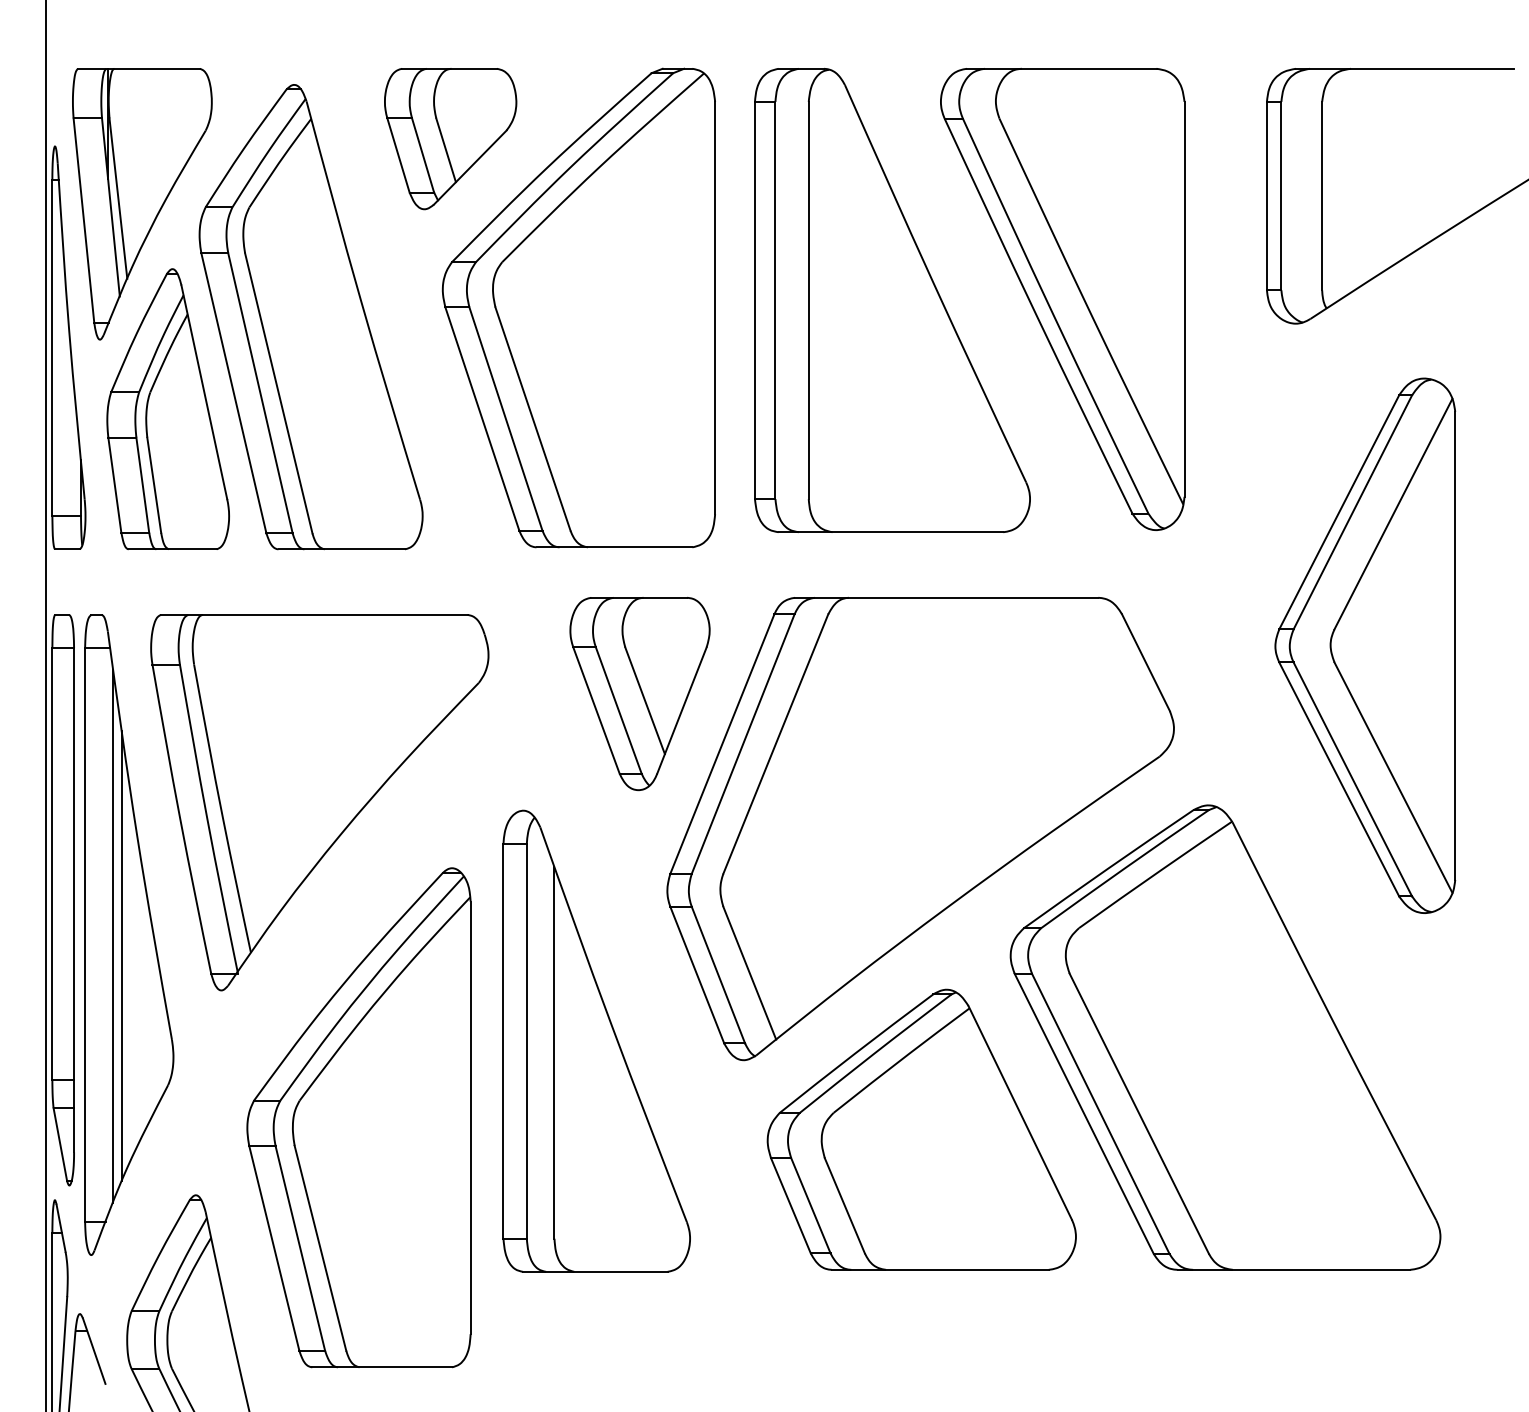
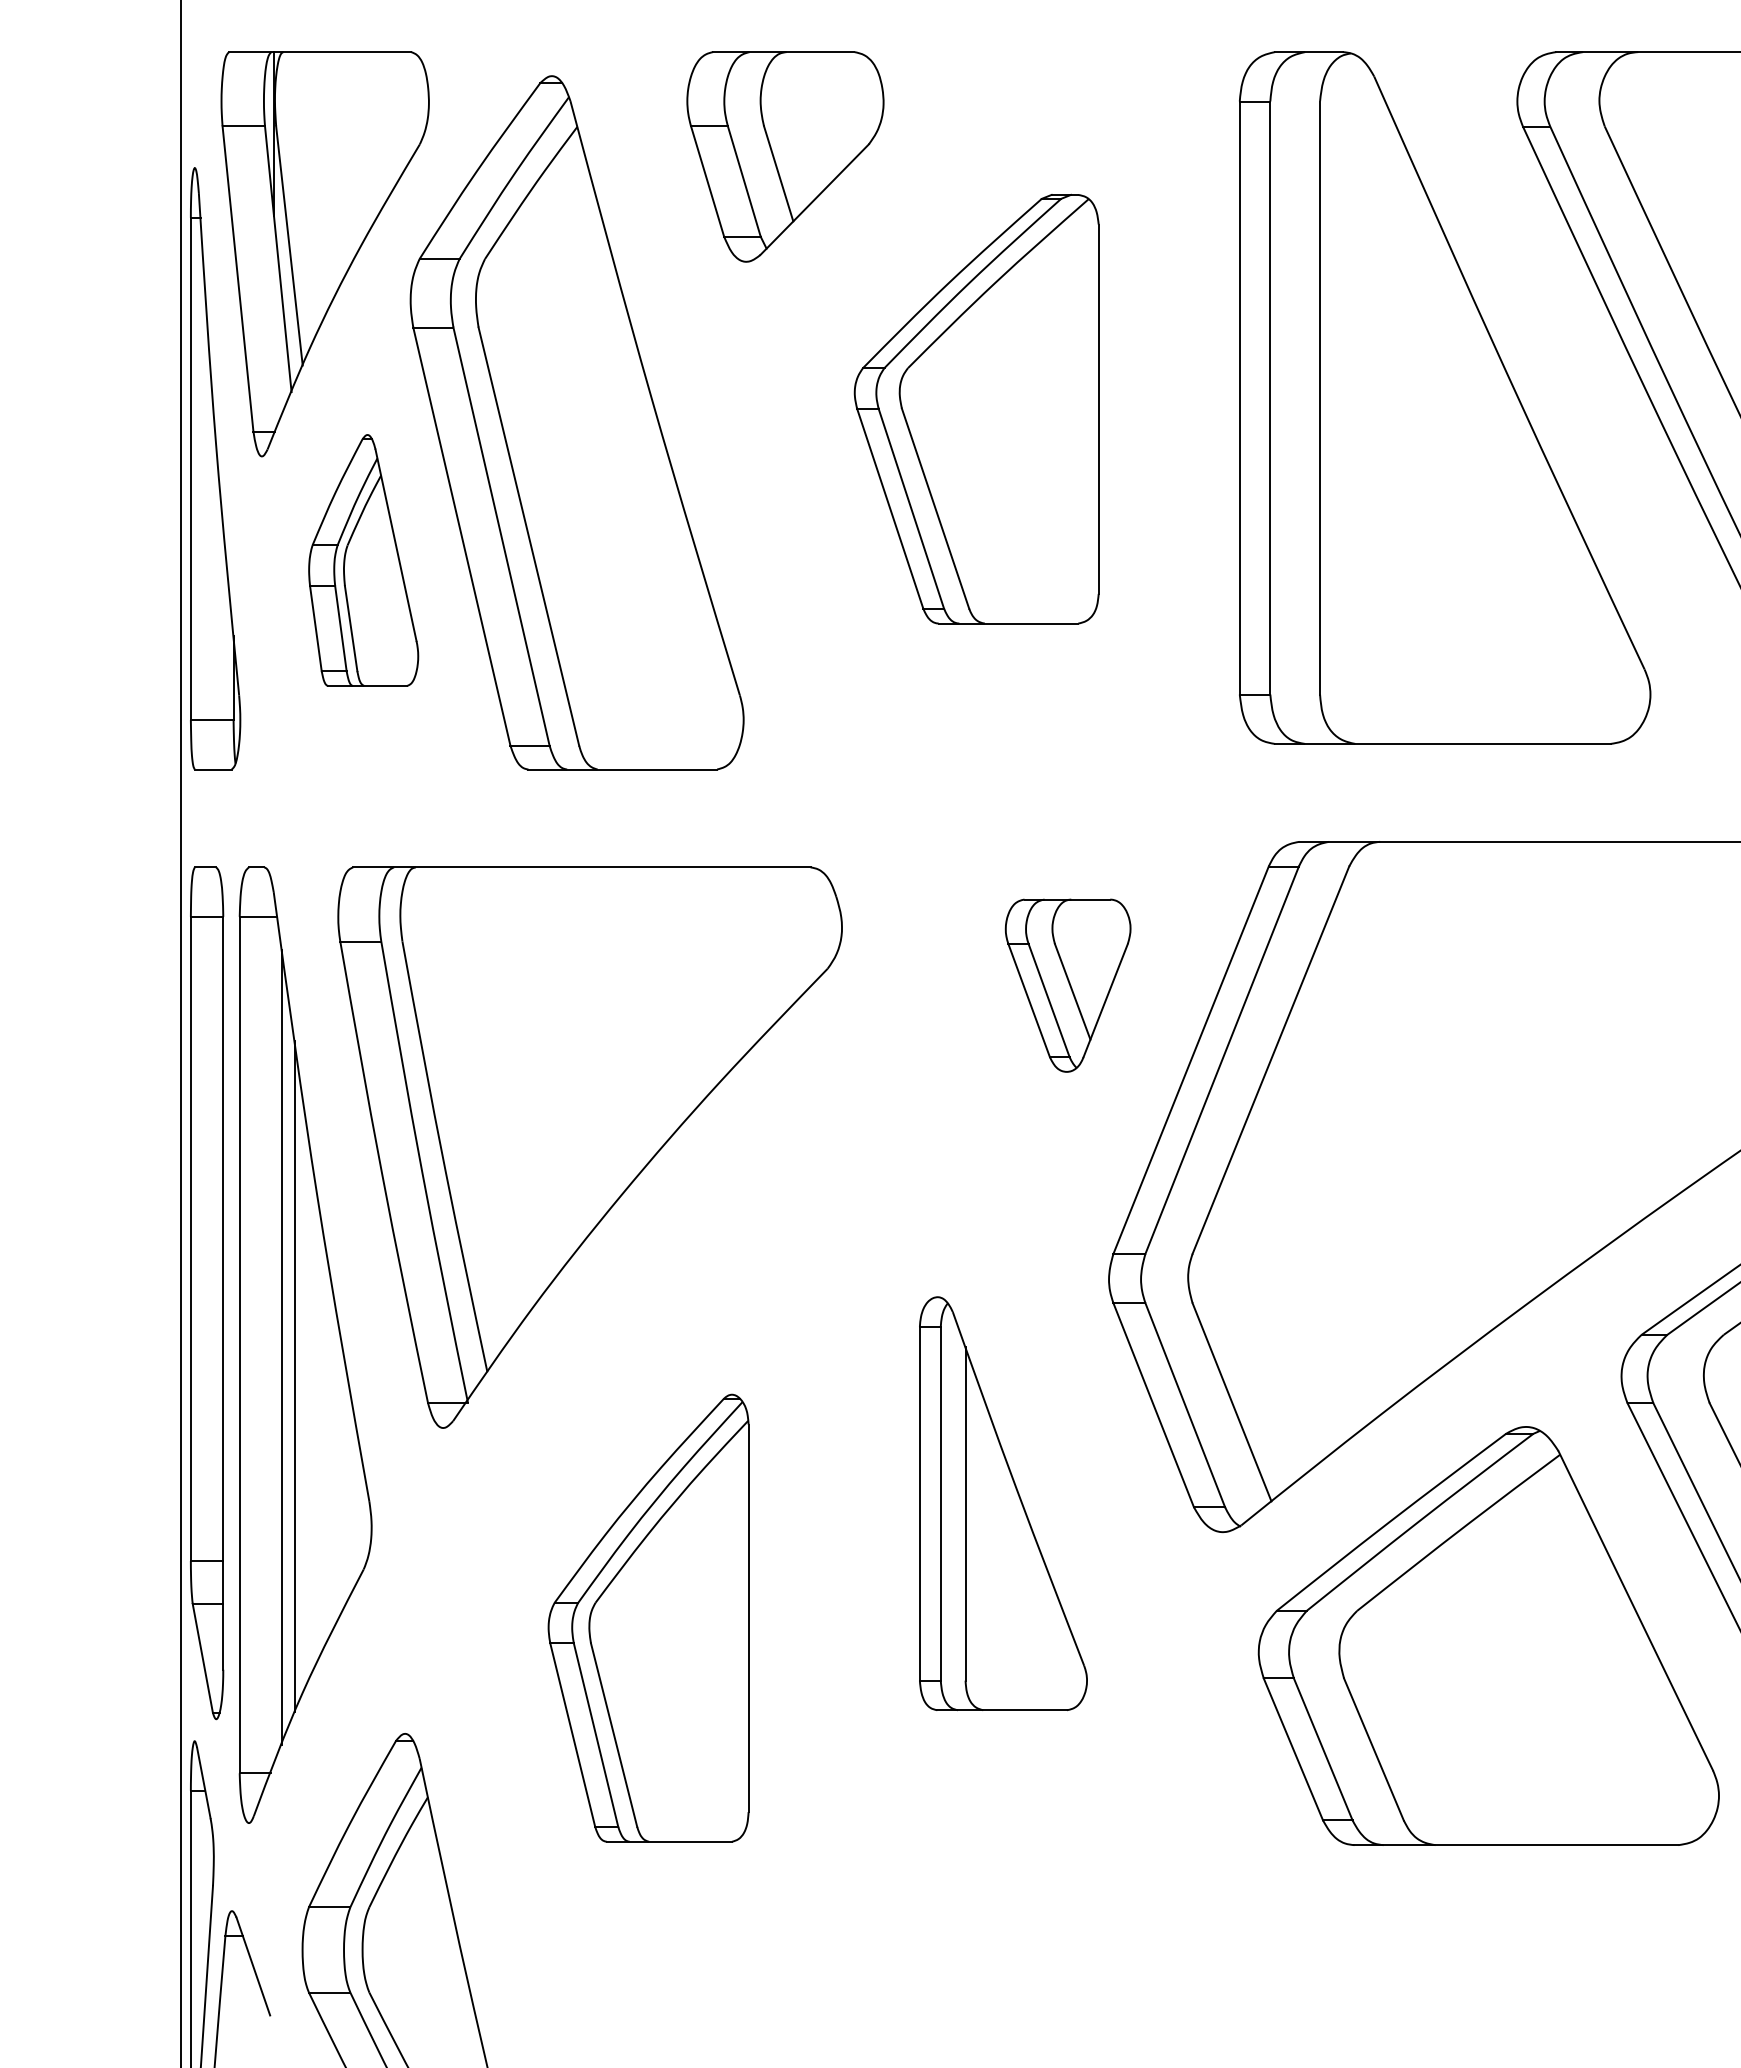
part: (578, 307) -> (976, 408), size x0.6
part: (167, 409) -> (362, 560), size x0.6
part: (639, 694) -> (1067, 986), size x0.6
part: (596, 1040) -> (1003, 1502), size x0.6
part: (358, 1117) -> (647, 1617), size x0.6

